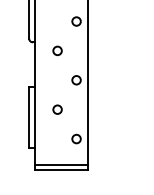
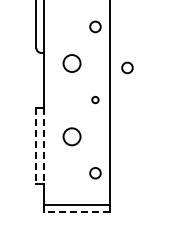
circle: (57, 50) -> (71, 63), size x1.6
circle: (102, 54) -> (127, 67), added
circle: (76, 79) -> (95, 99), size x0.6
circle: (57, 109) -> (71, 136), size x1.6
line: (29, 117) -> (36, 146), solid -> dashed
line: (34, 117) -> (43, 146), solid -> dashed
line: (61, 170) -> (76, 212), solid -> dashed

